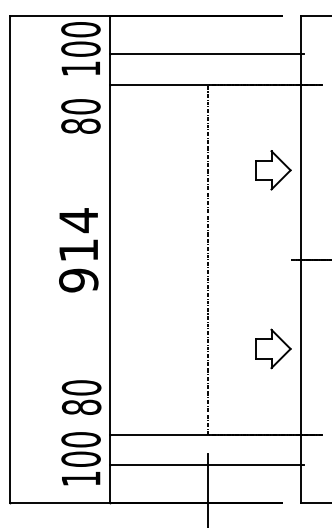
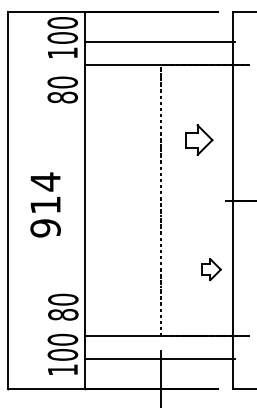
part: (273, 170) -> (199, 140), moved
text: (78, 250) -> (45, 205), moved
part: (273, 348) -> (211, 269), size x0.7

